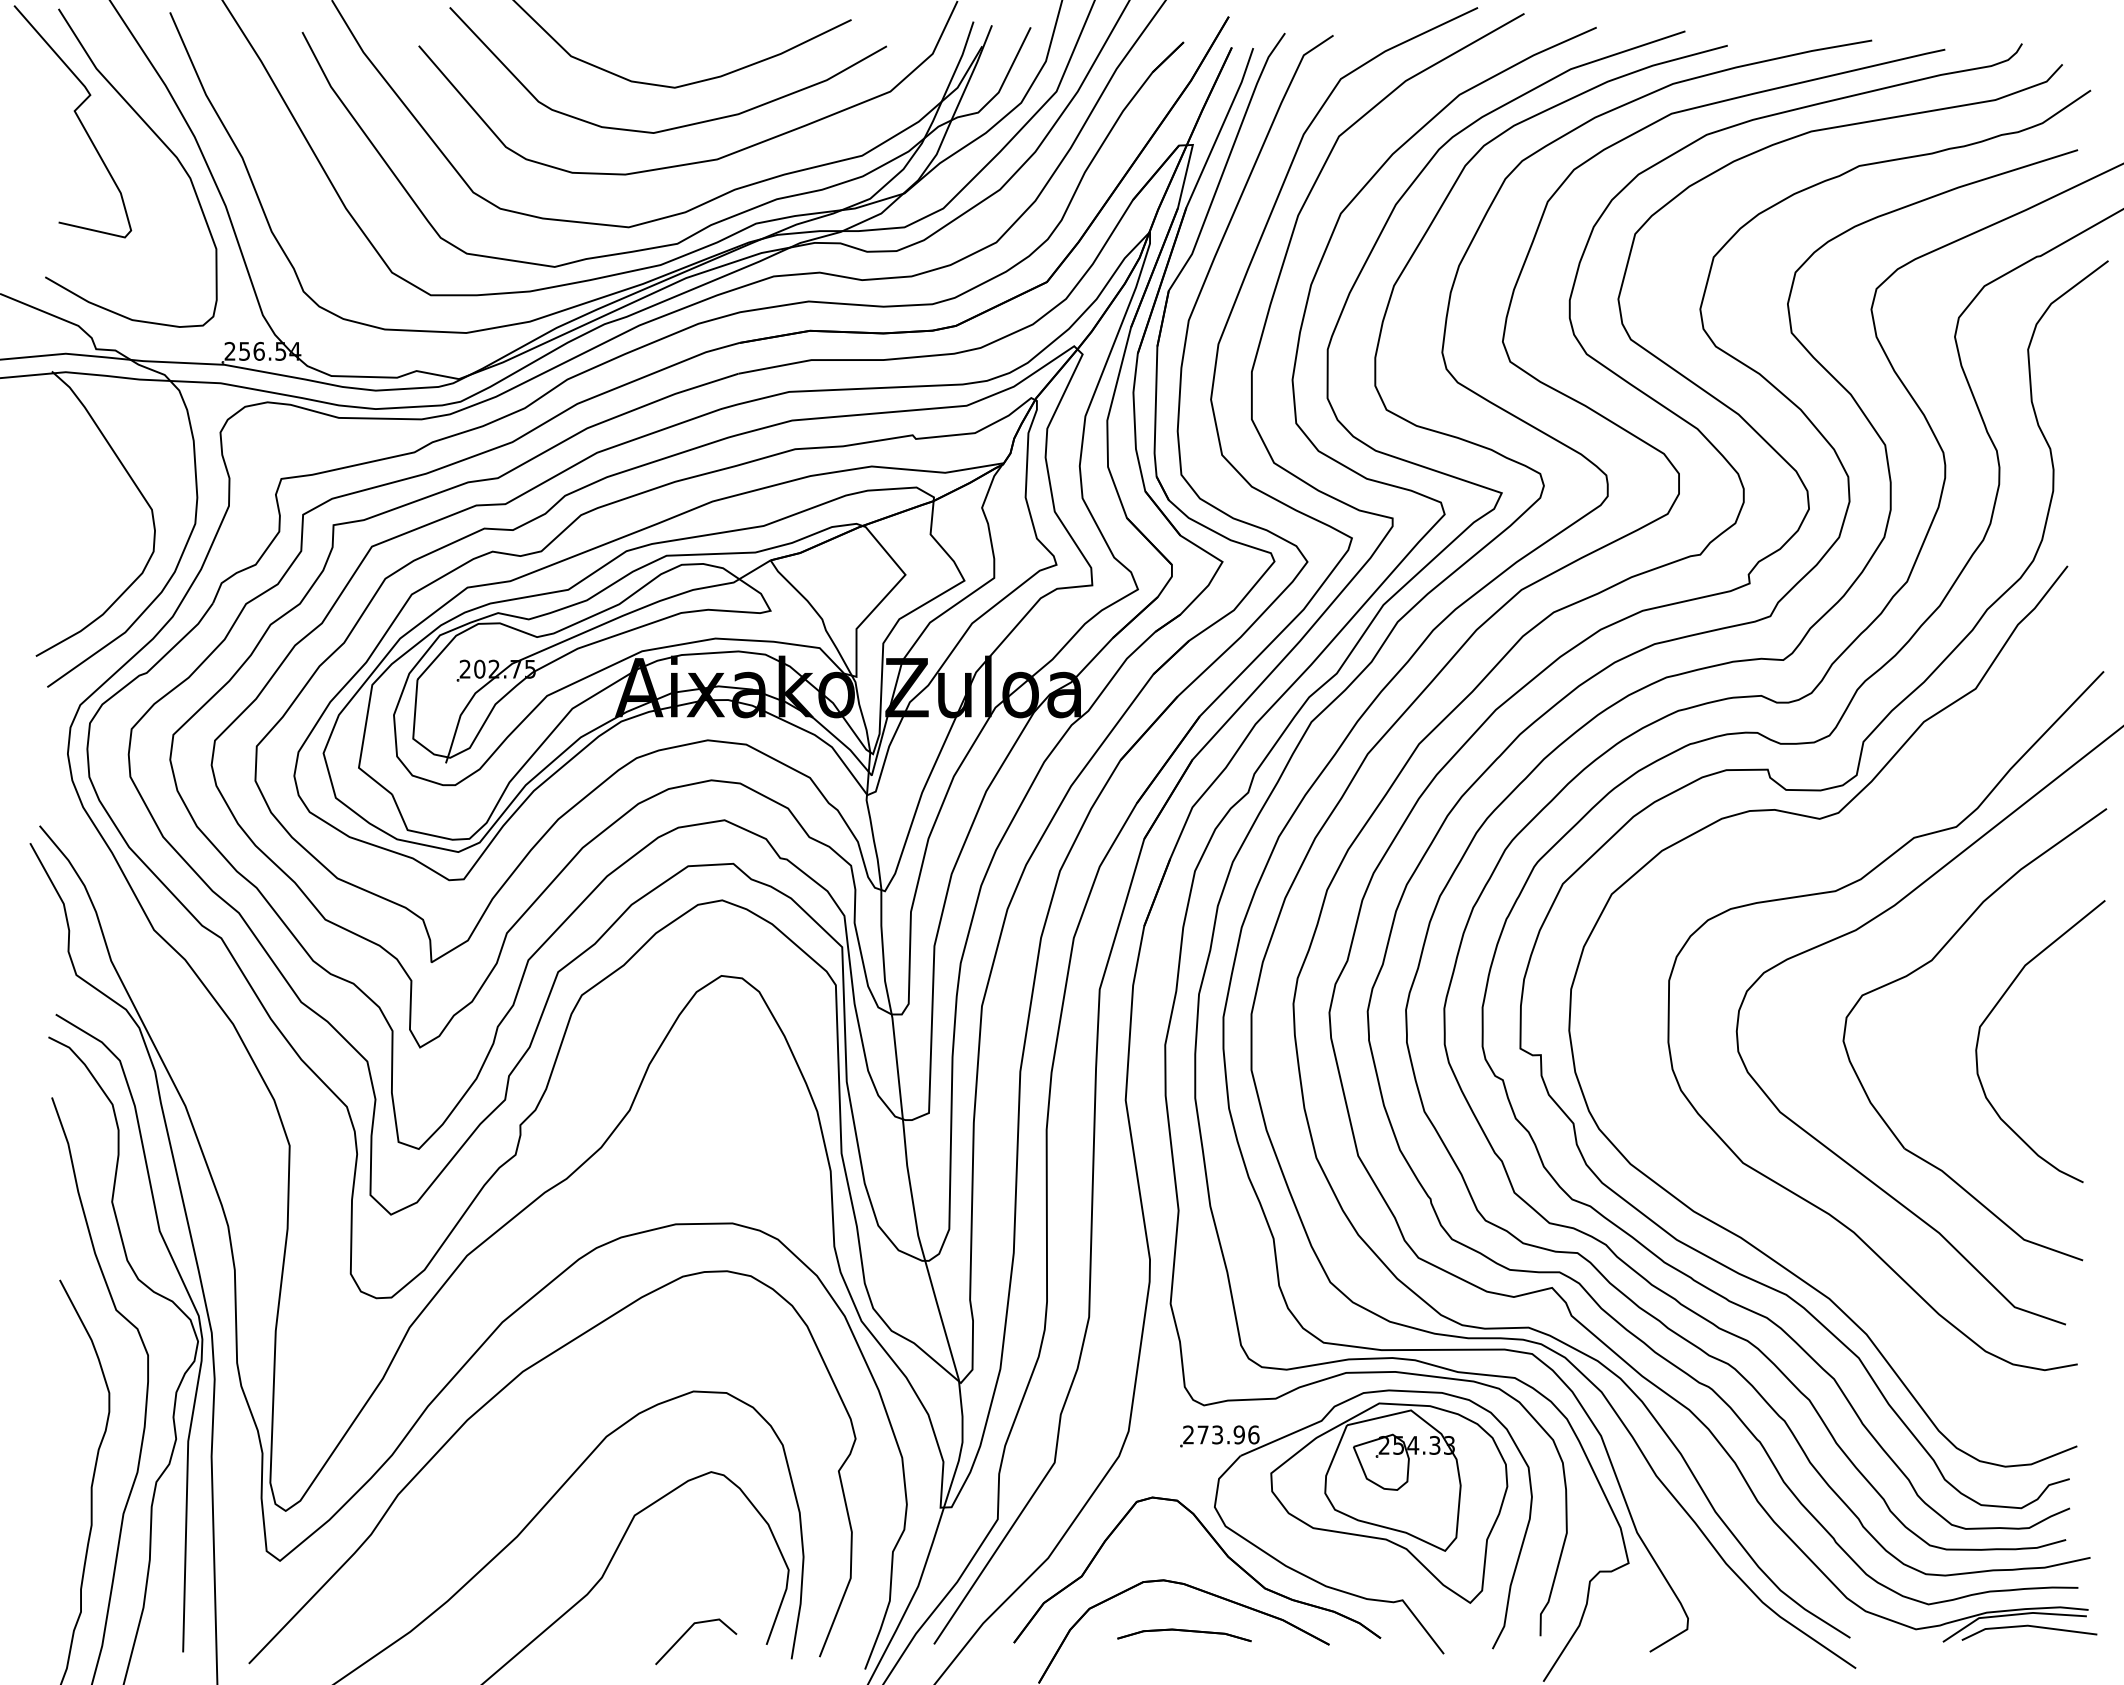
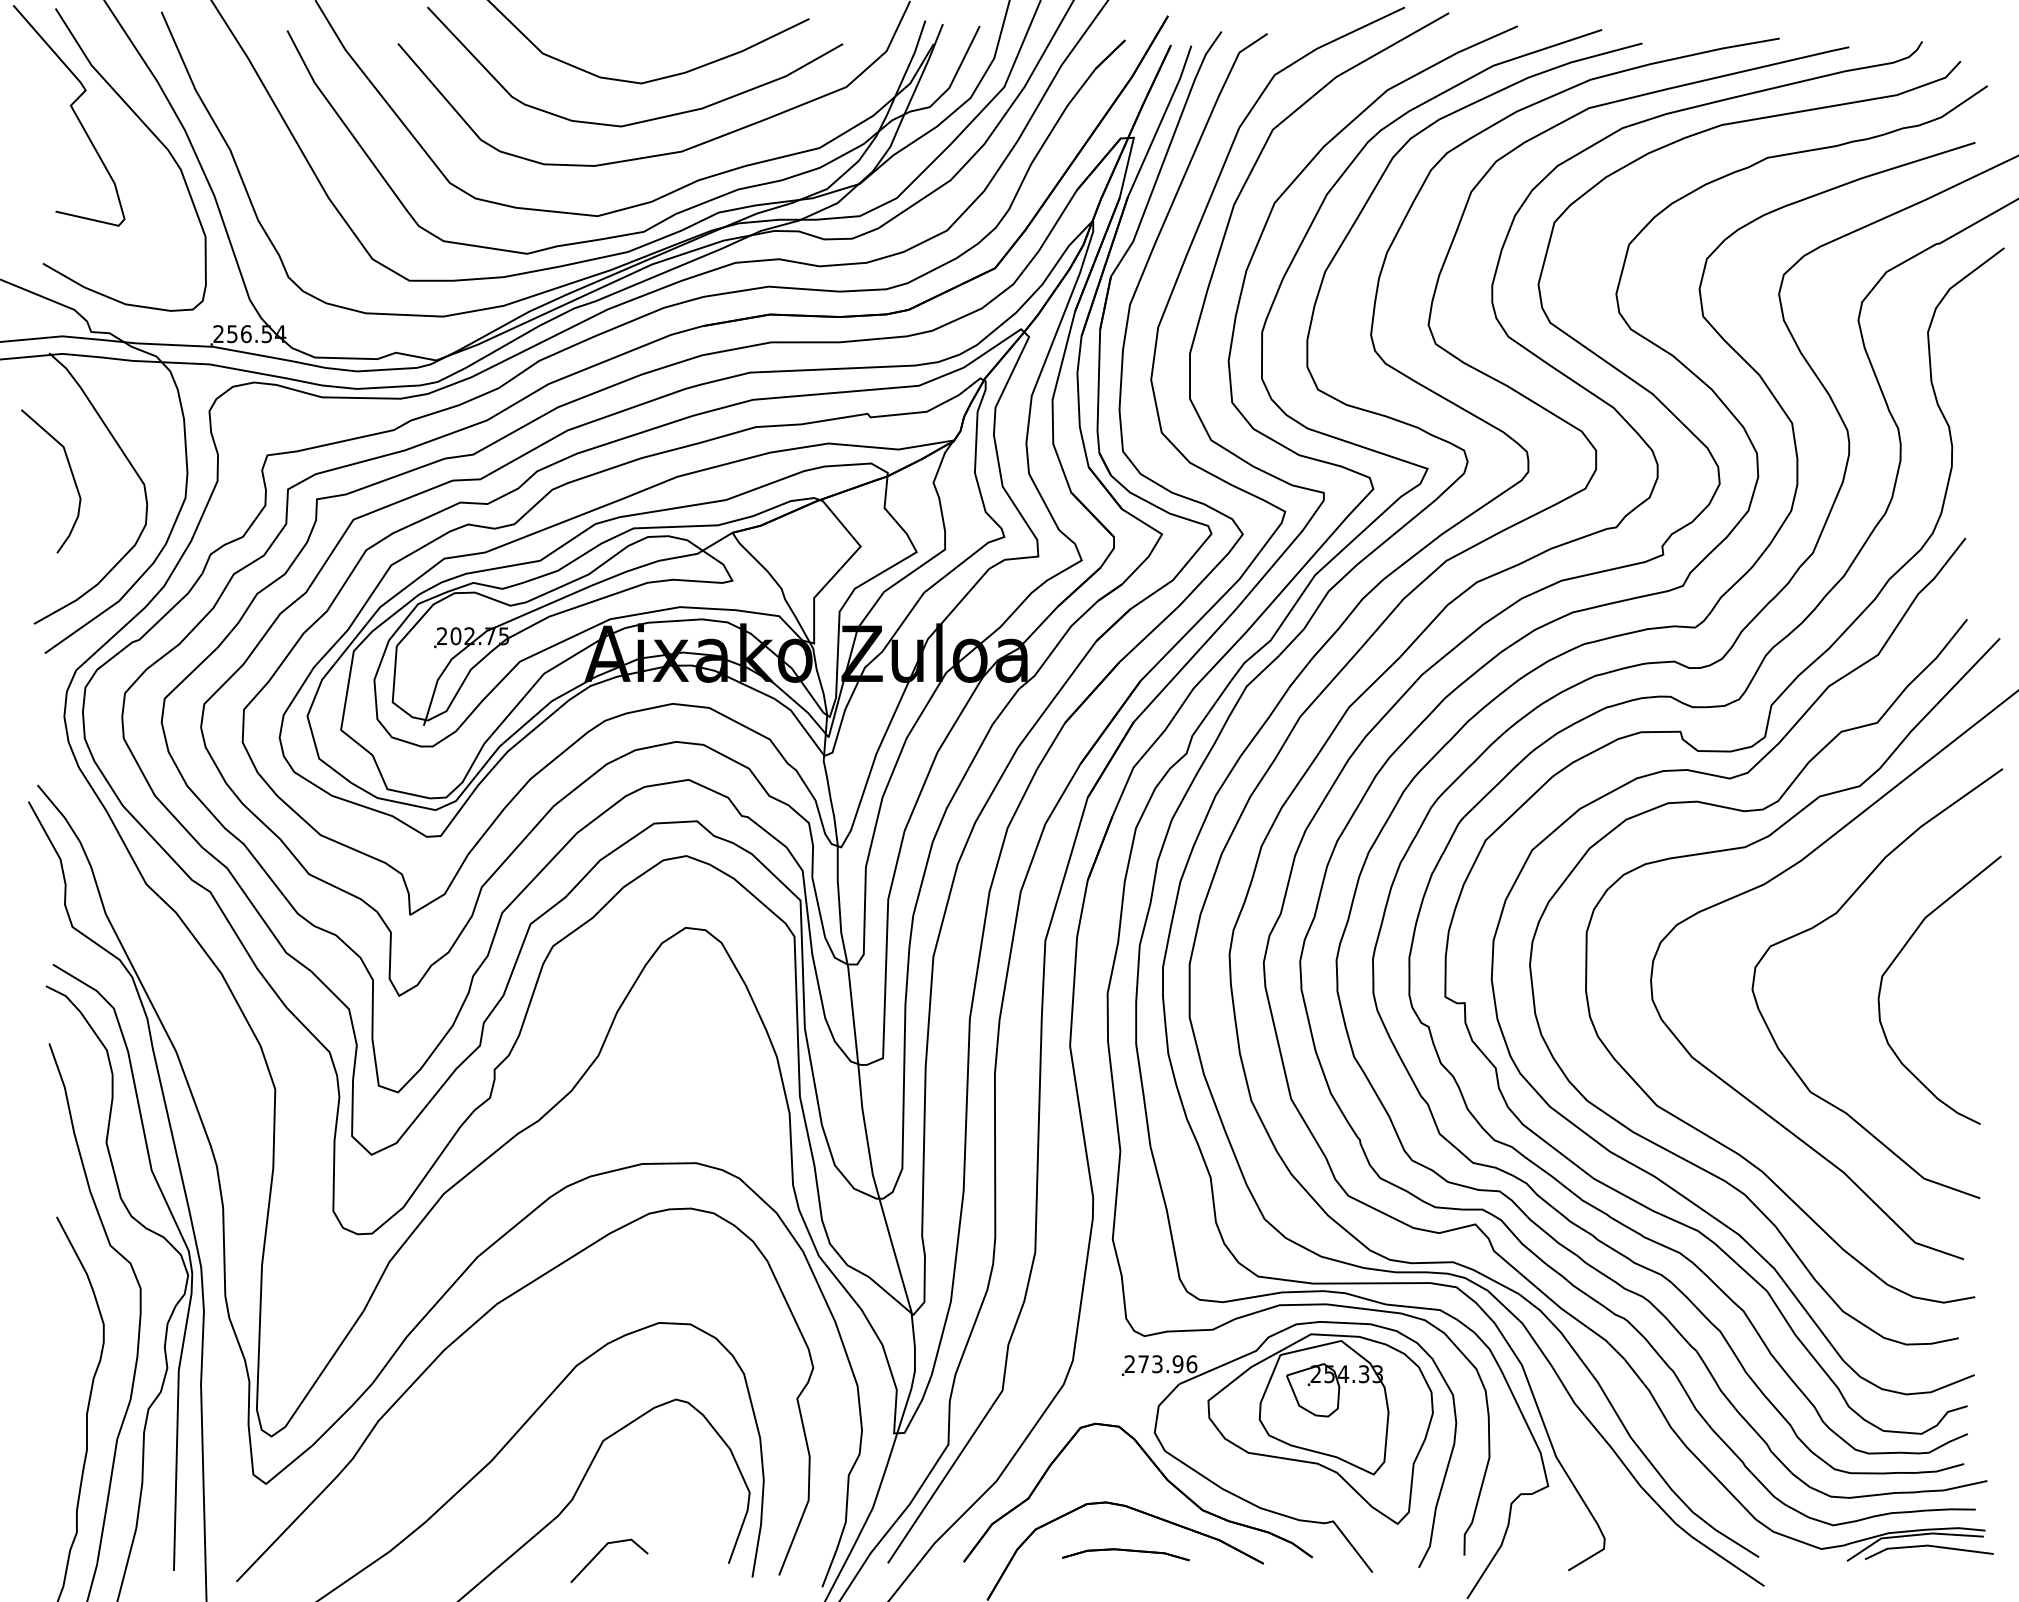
curve: (75, 499) -> (71, 474), added
curve: (1835, 854) -> (1744, 812), added
line: (687, 1632) -> (601, 1552), moved

